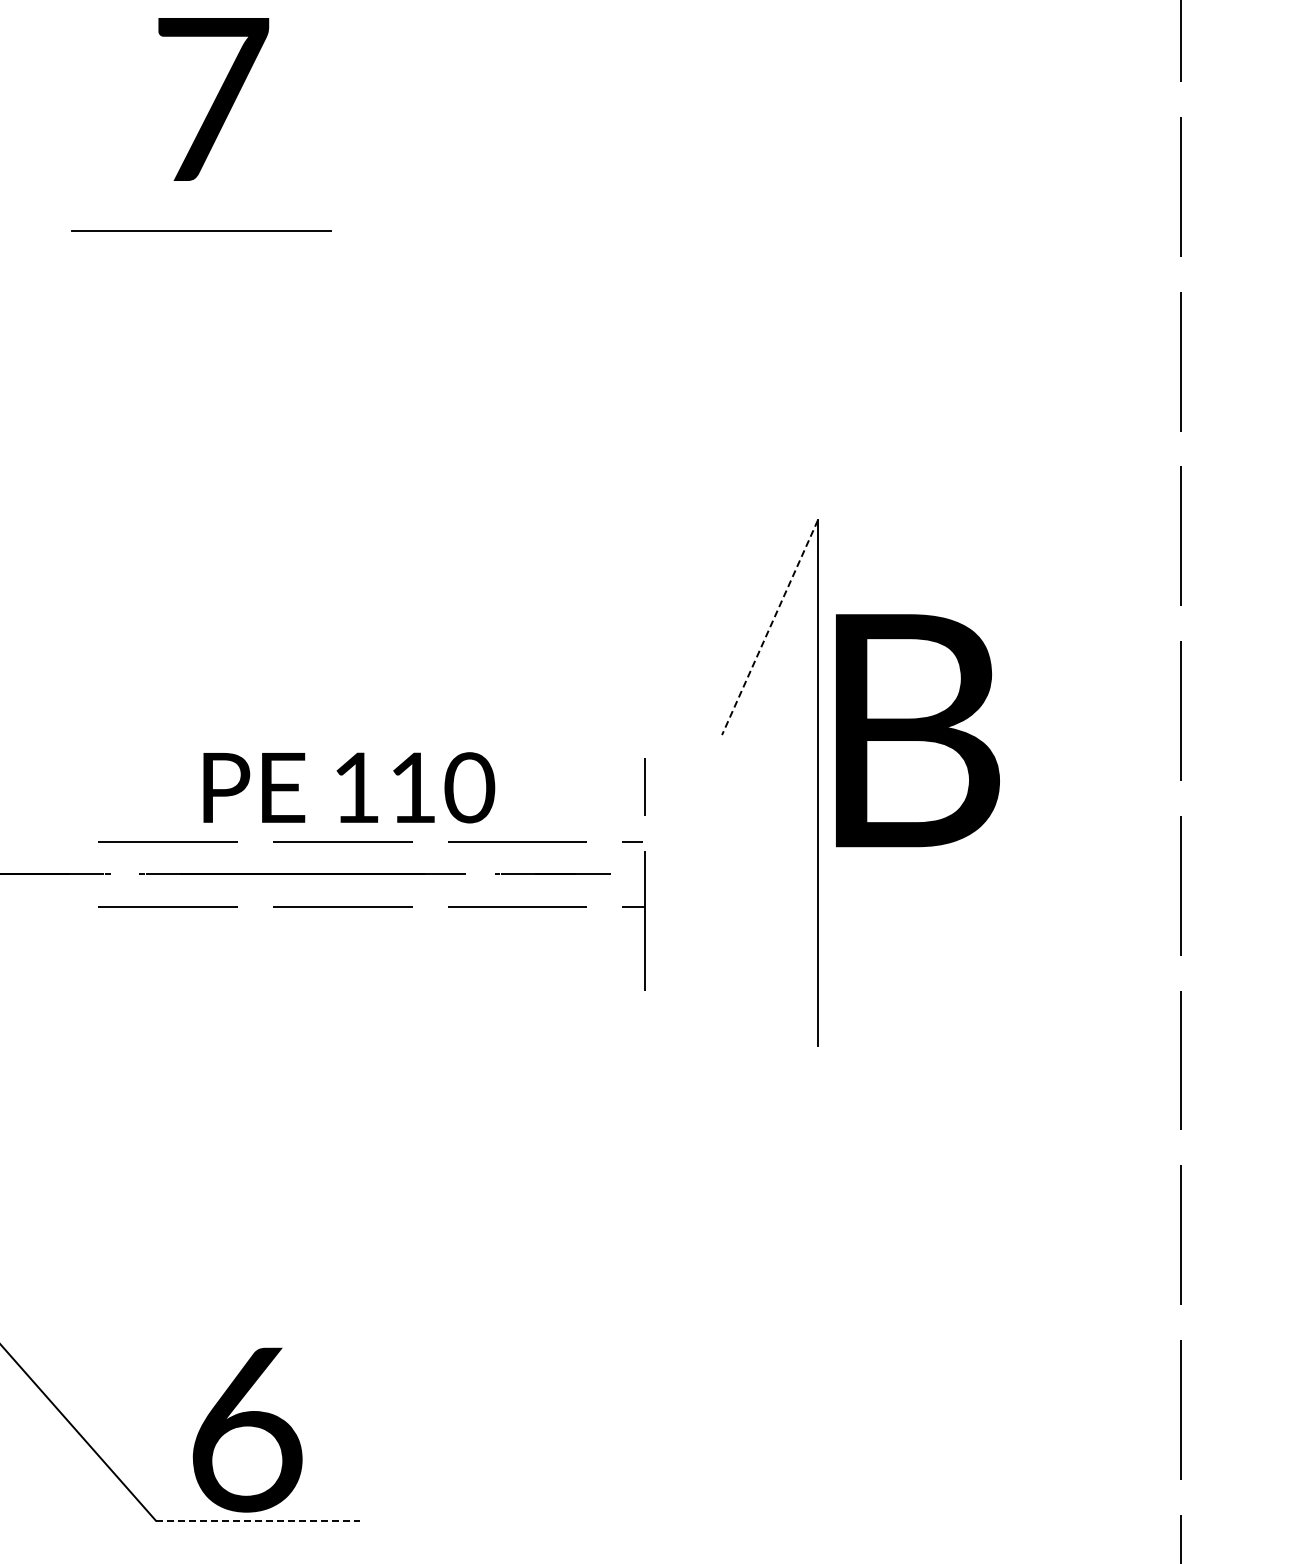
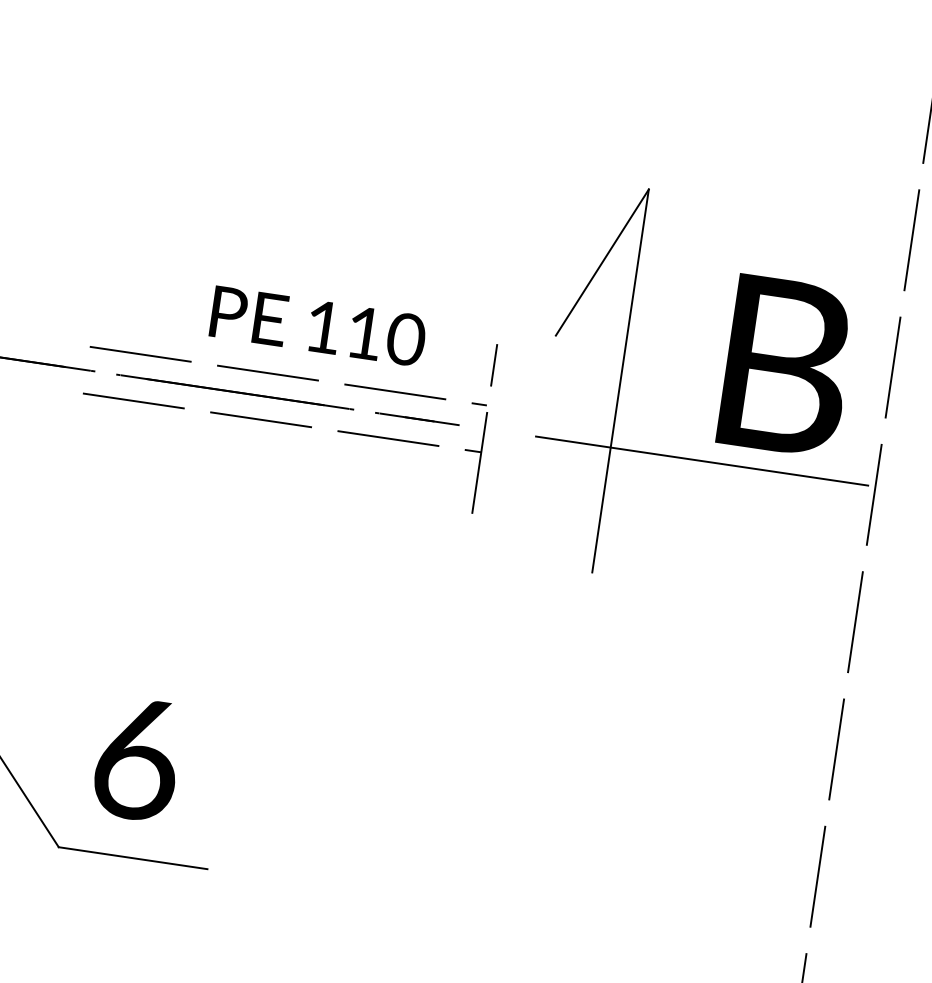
line: (769, 627) -> (602, 262), dashed -> solid
text: (917, 730) -> (786, 366), moved
text: (349, 787) -> (318, 326), moved
line: (943, 874) -> (702, 461), added
text: (247, 1429) -> (137, 758), moved
line: (258, 1520) -> (133, 858), dashed -> solid

